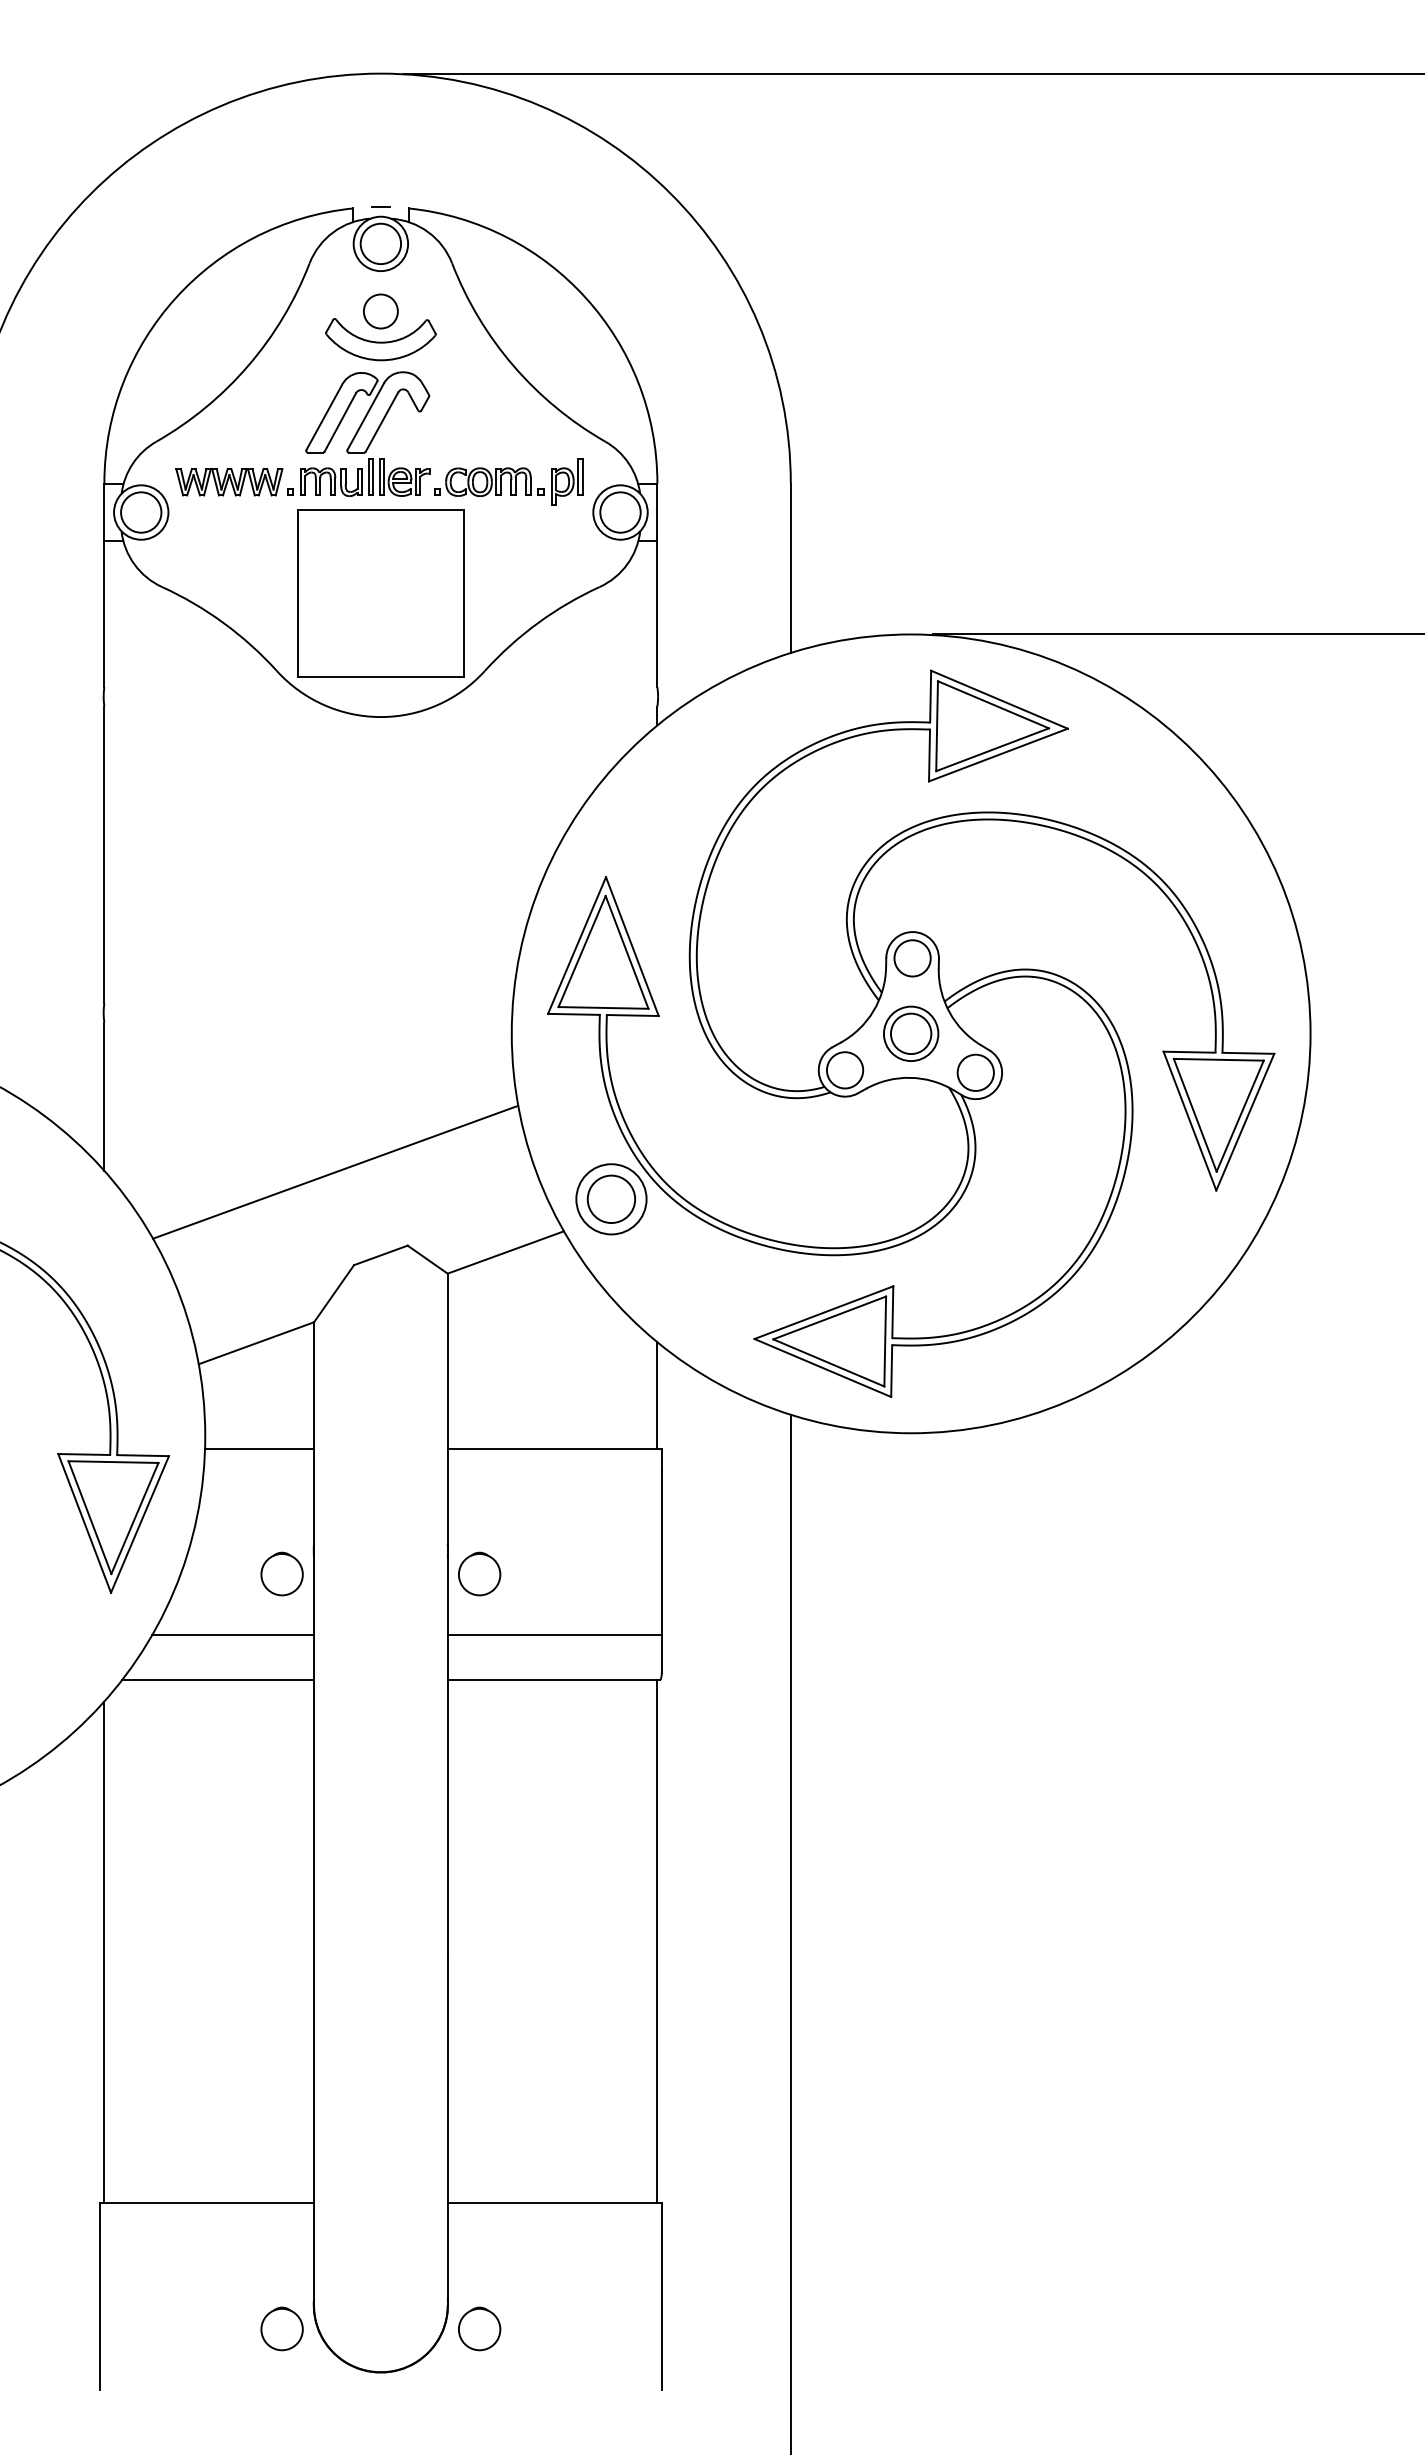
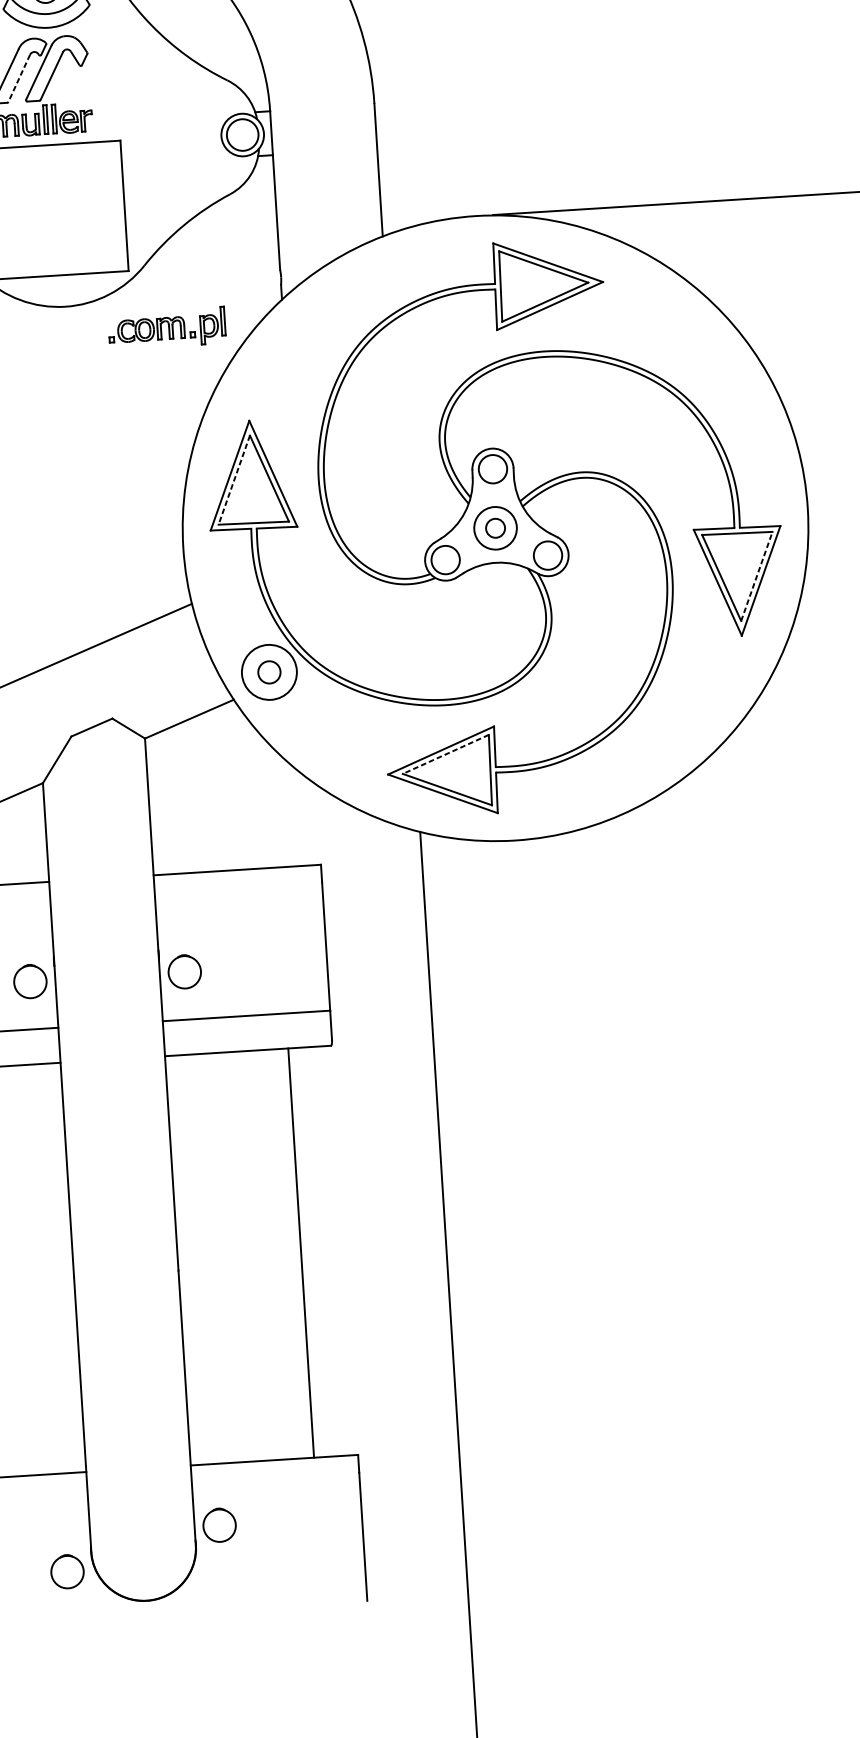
line: (340, 422) -> (19, 78), solid -> dashed
part: (508, 481) -> (166, 328), moved
line: (581, 952) -> (233, 480), solid -> dashed
circle: (910, 1033) -> (495, 528), size x0.6
line: (1240, 1115) -> (757, 575), solid -> dashed
circle: (611, 1199) -> (269, 672), size x0.6
line: (829, 1318) -> (445, 754), solid -> dashed
line: (657, 1395) -> (315, 823), removed
line: (657, 1941) -> (301, 1252), moved
part: (479, 2328) -> (219, 1524), moved

